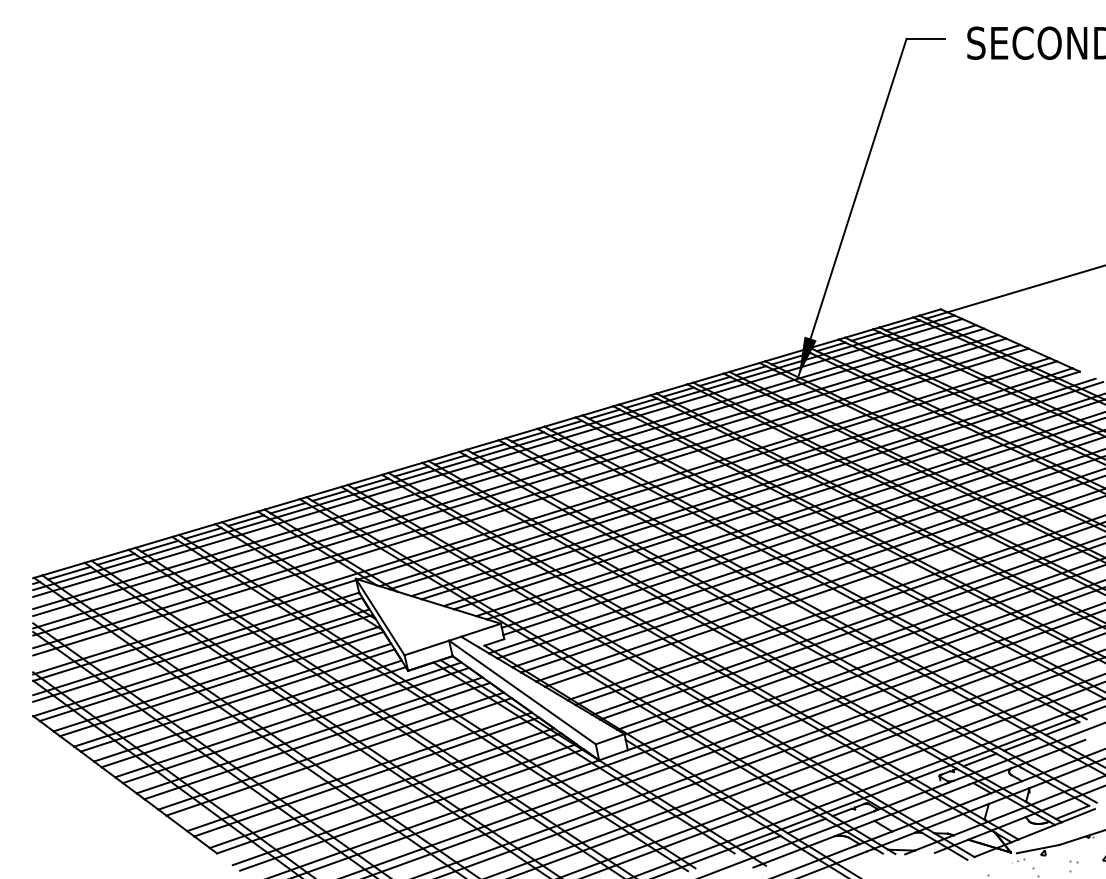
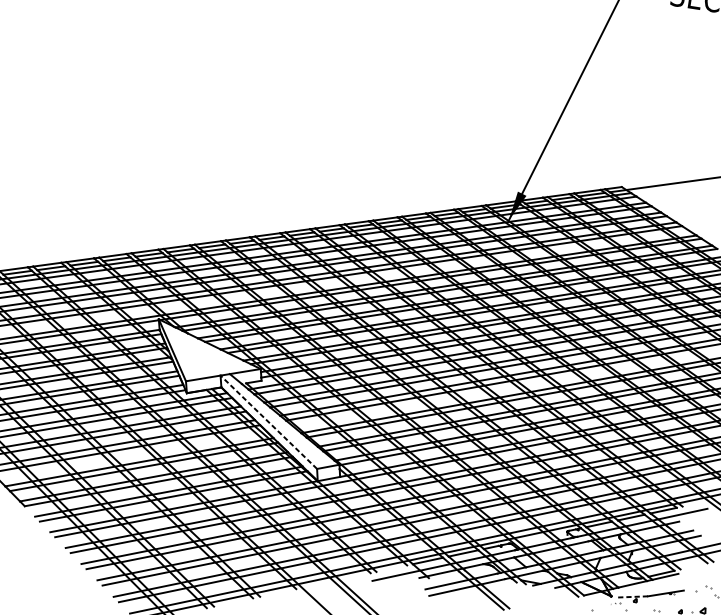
line: (522, 692) -> (268, 422), solid -> dashed
line: (1038, 849) -> (632, 597), solid -> dashed

